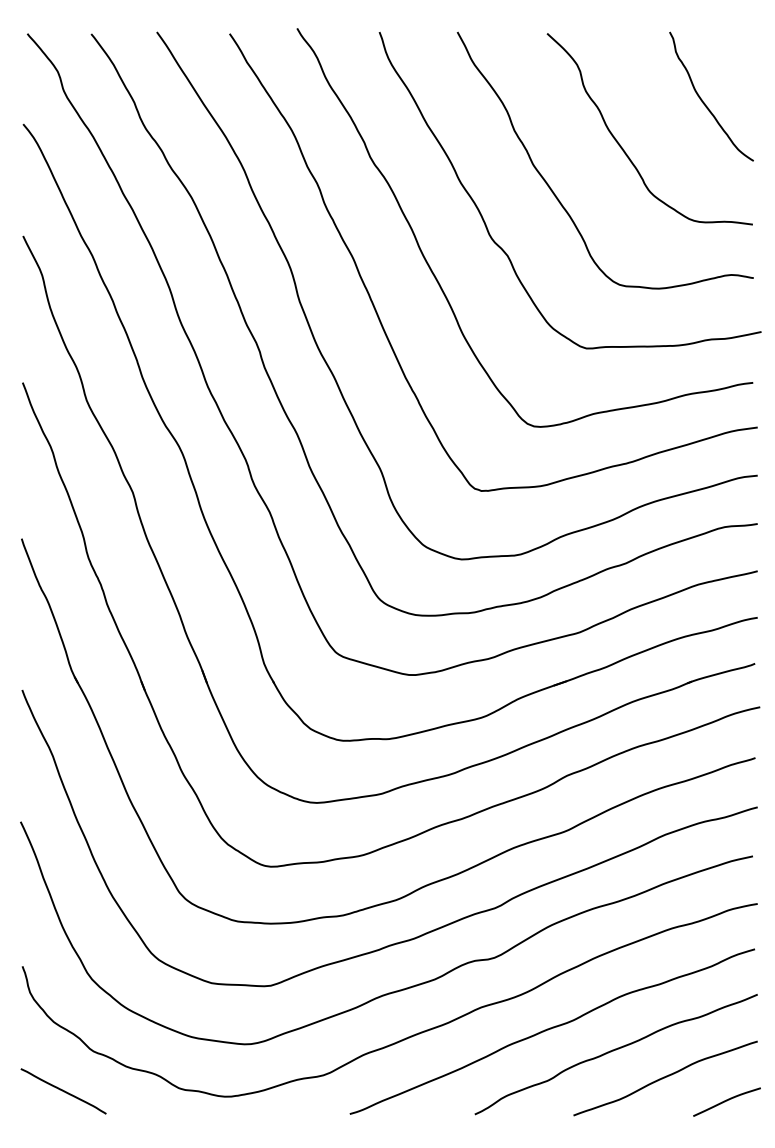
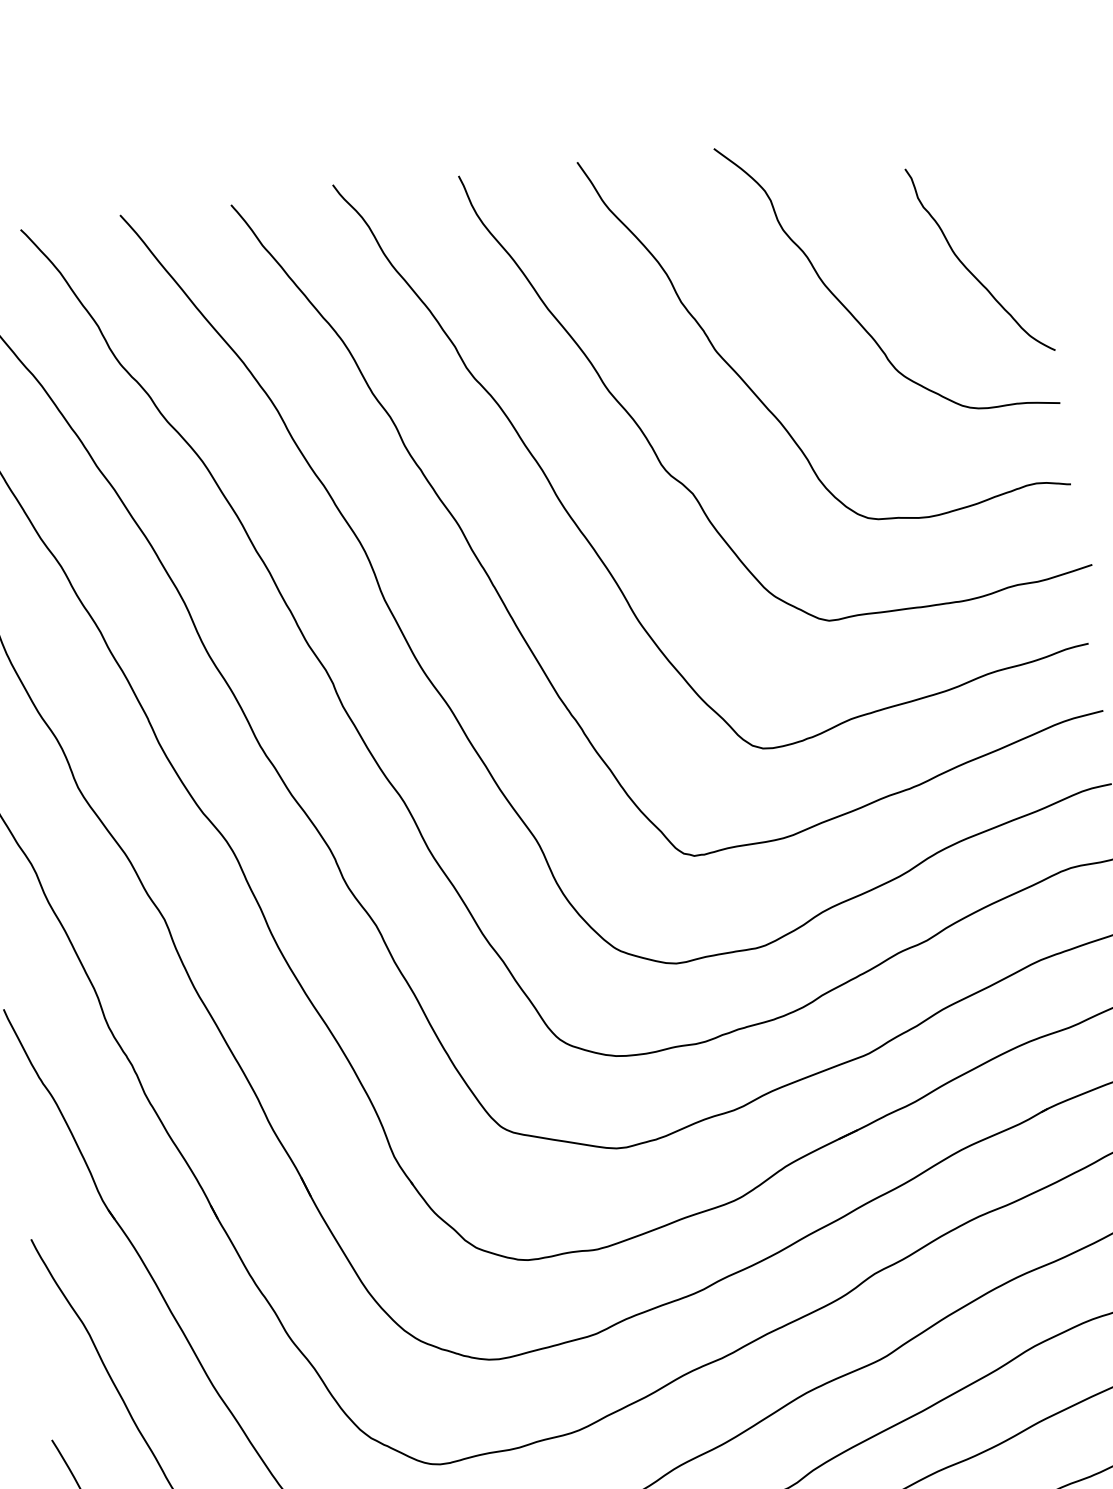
curve: (704, 102) -> (970, 270), moved

